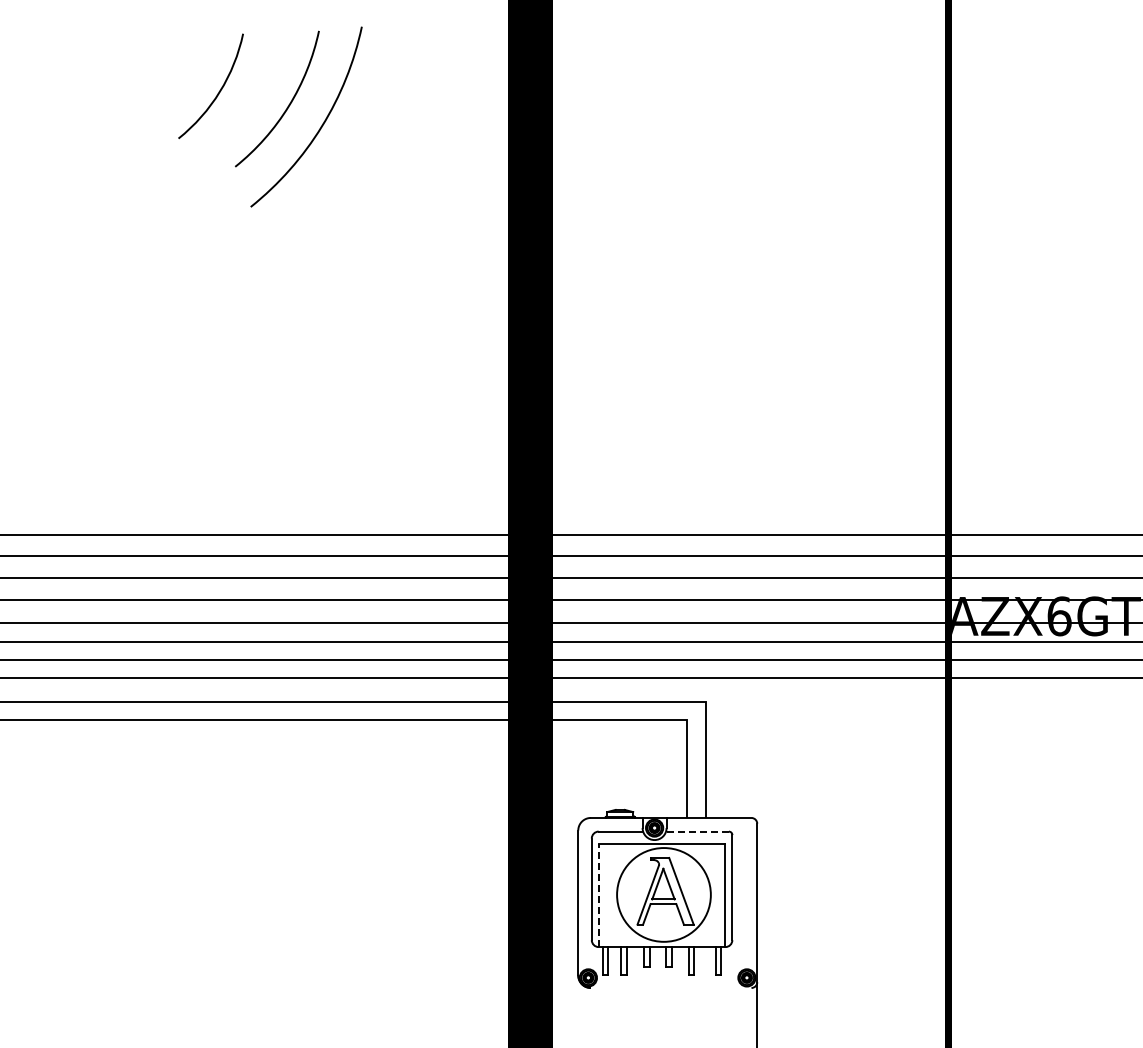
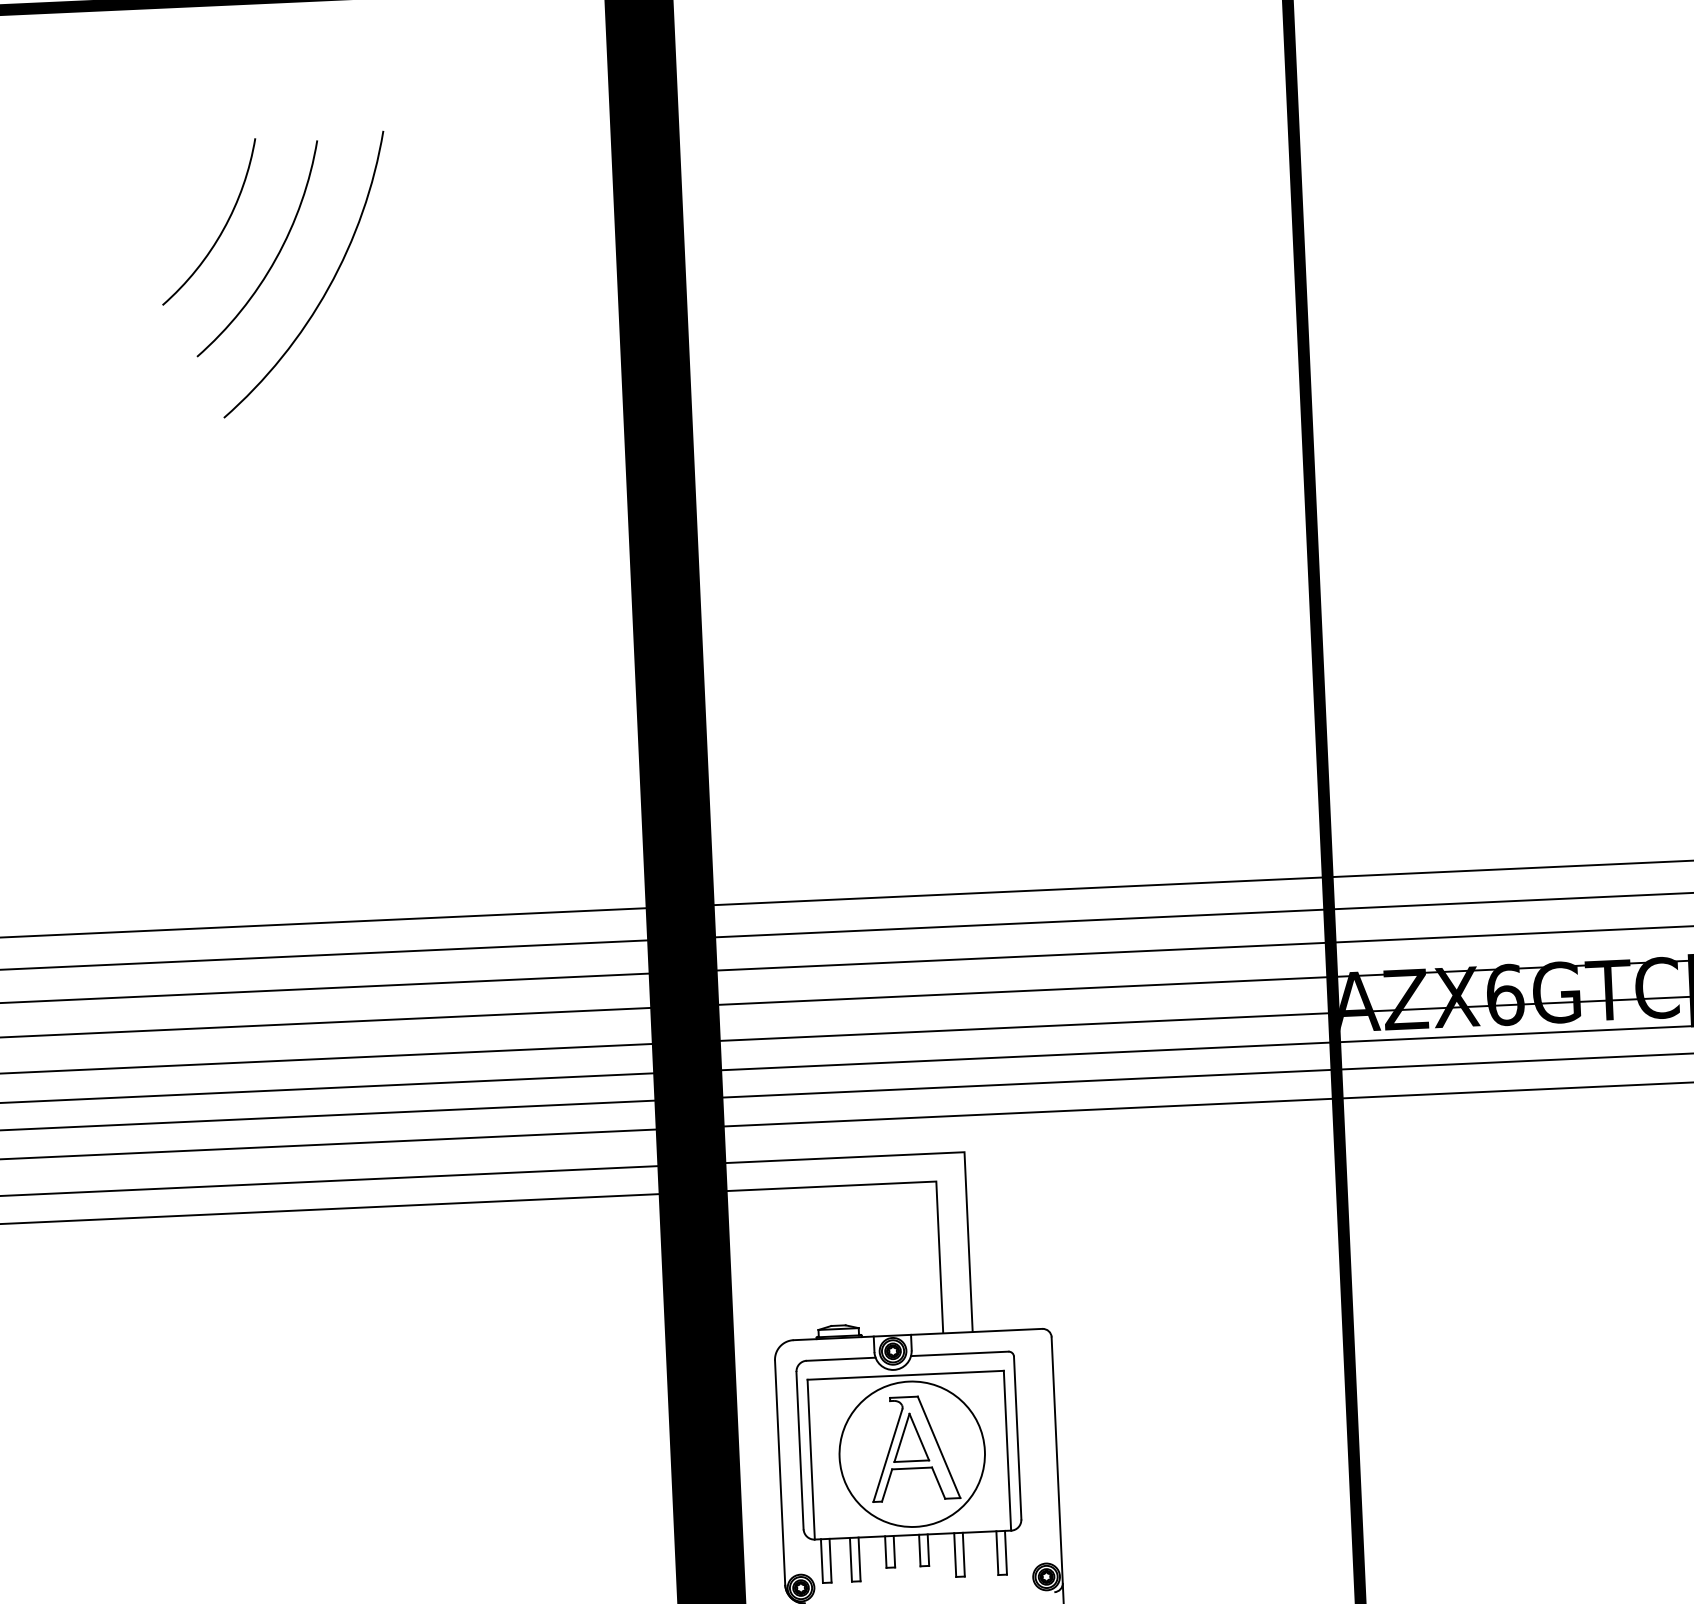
arc: (218, 91) -> (221, 229), moved
line: (697, 831) -> (959, 1353), dashed -> solid
line: (598, 895) -> (810, 1459), dashed -> solid

